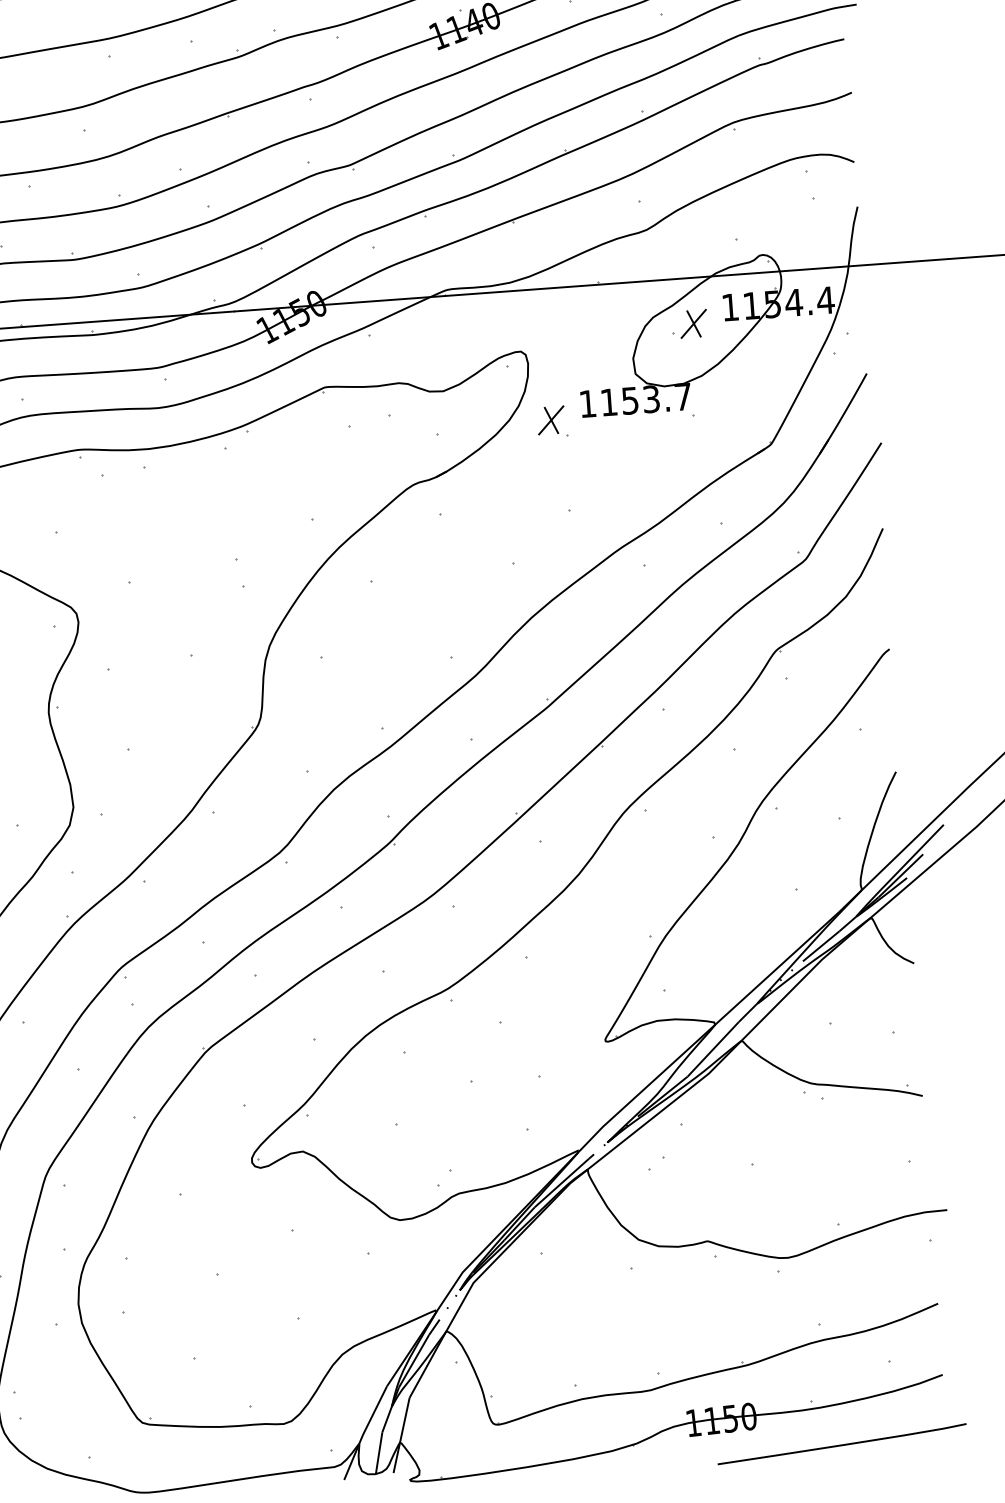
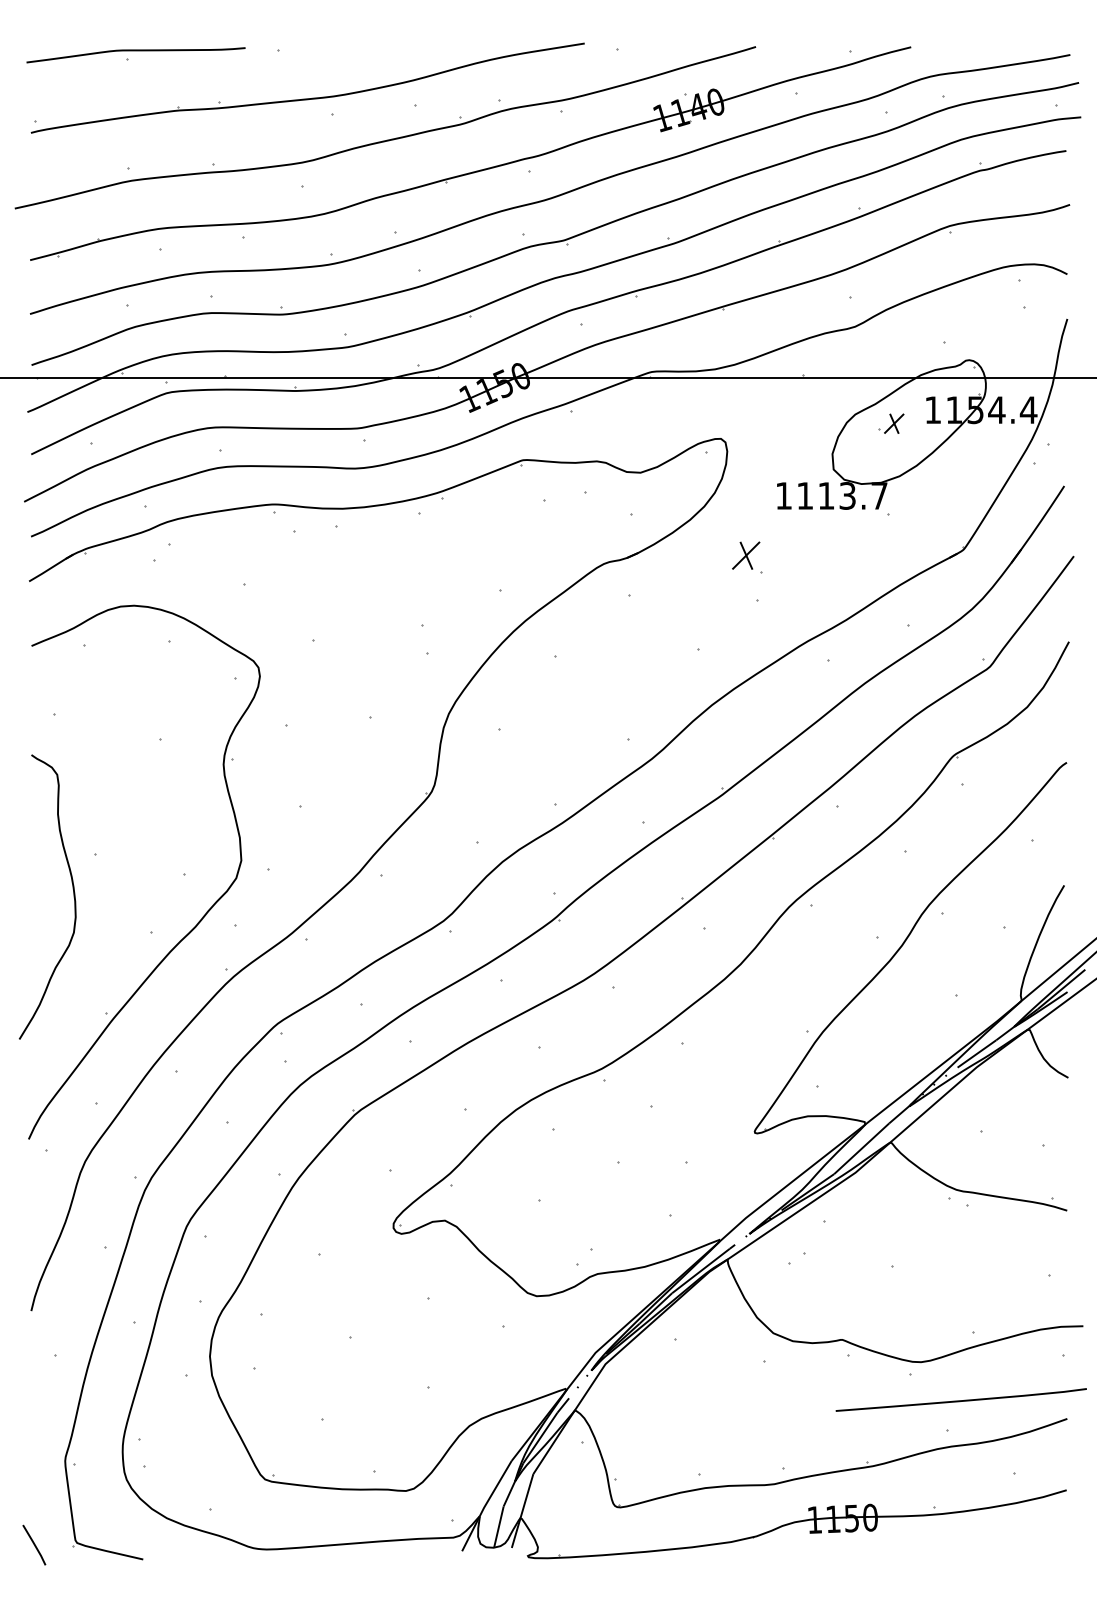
part: (689, 323) -> (891, 423), size x0.7
text: (630, 400) -> (826, 495), 1153.7 -> 1113.7
part: (552, 422) -> (747, 557), moved
curve: (841, 1444) -> (960, 1400), moved

